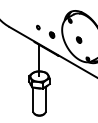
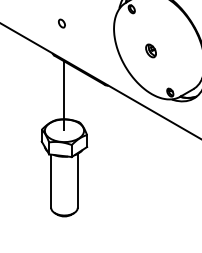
part: (52, 34) -> (92, 38), removed

